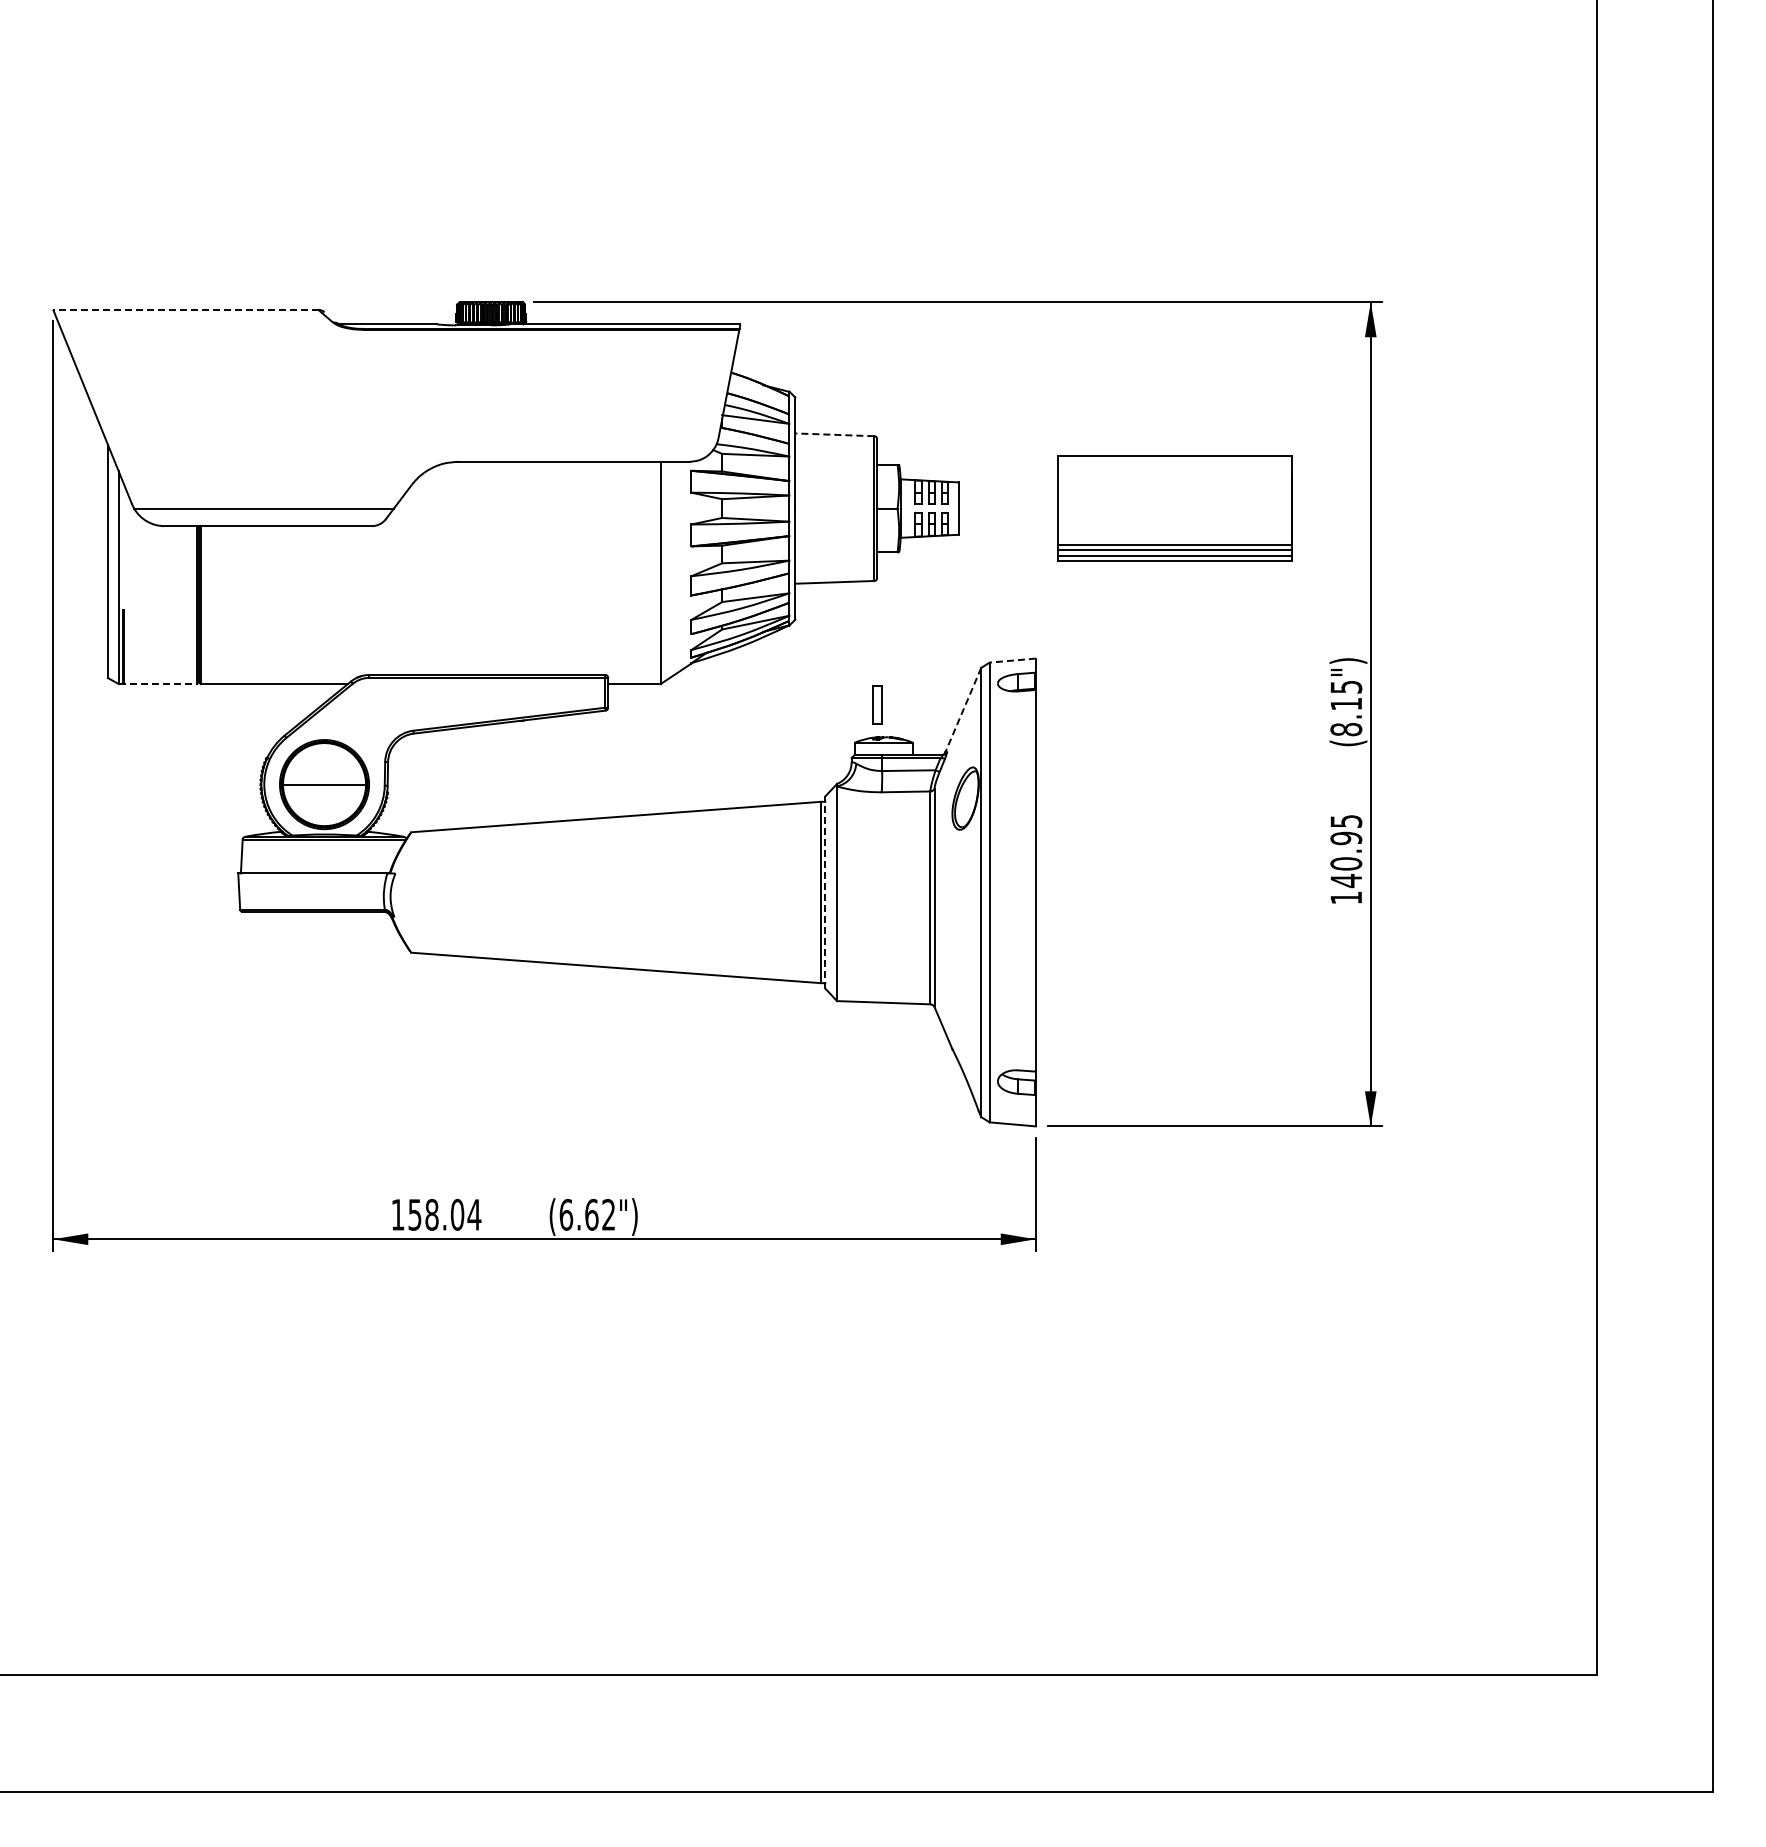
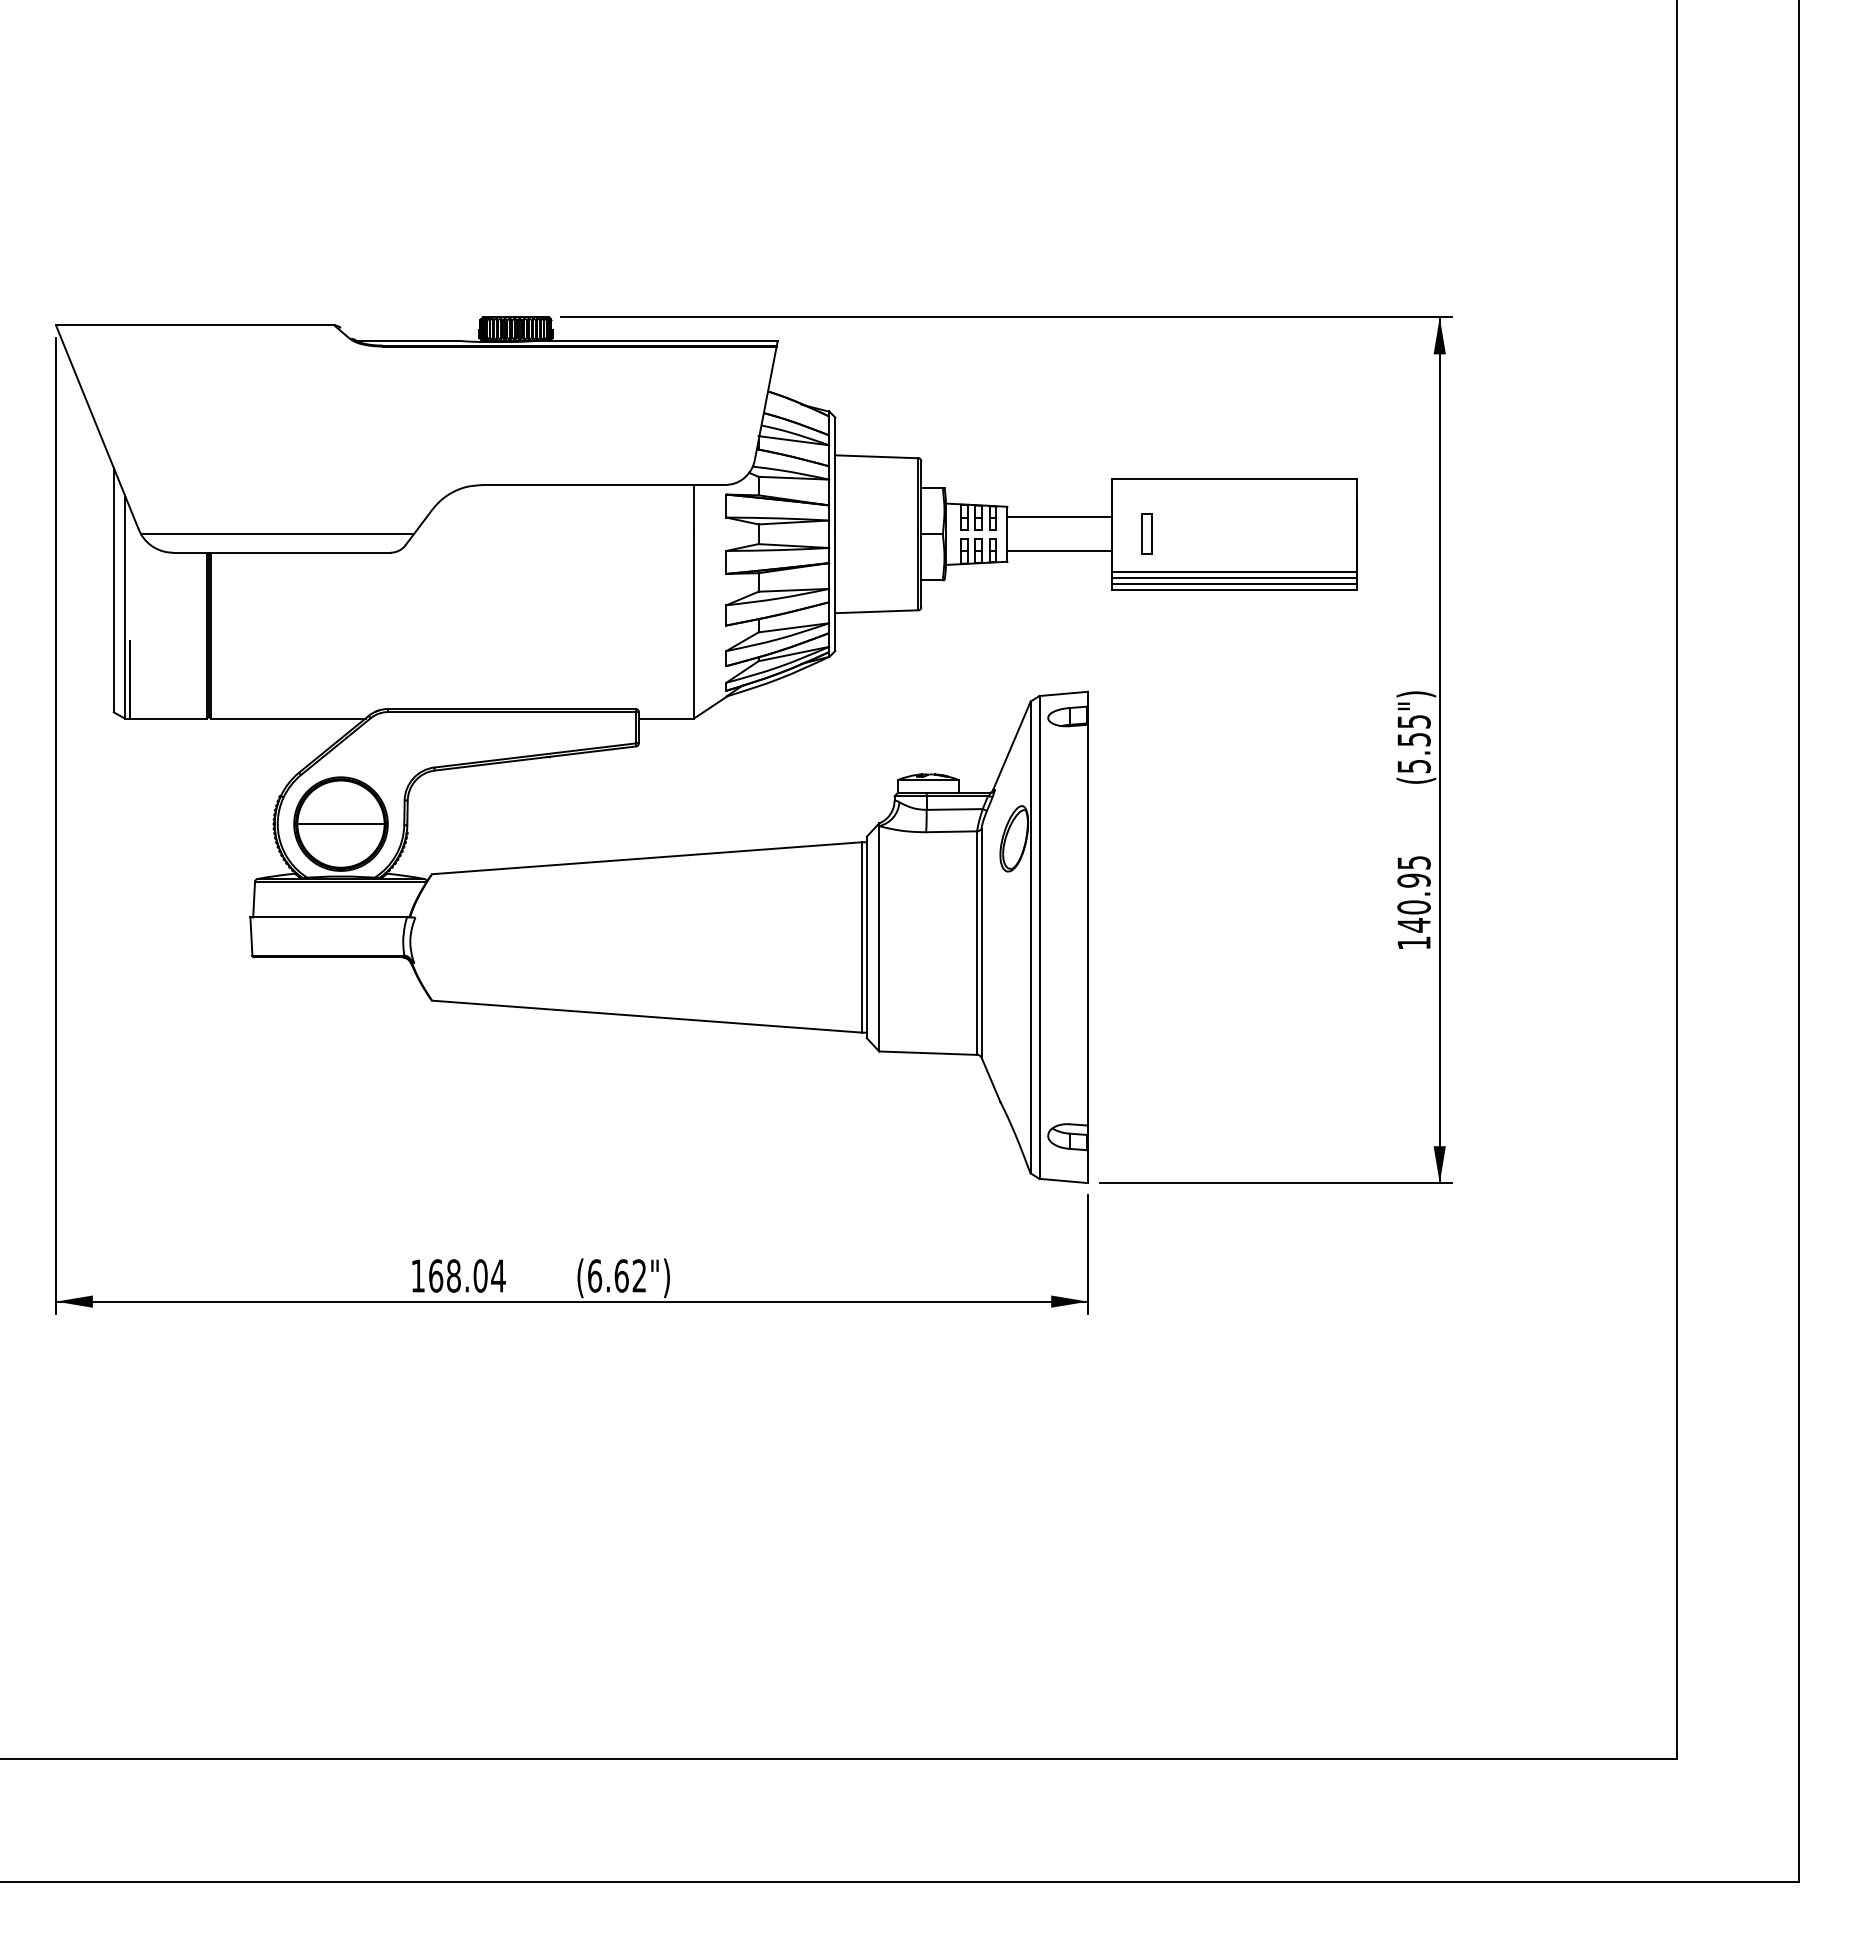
line: (185, 309) -> (194, 325), dashed -> solid
line: (834, 434) -> (876, 456), dashed -> solid
line: (1008, 492) -> (1059, 517), added
line: (1008, 524) -> (1059, 550), added
line: (1012, 660) -> (1063, 693), dashed -> solid
line: (158, 684) -> (166, 719), dashed -> solid
part: (877, 704) -> (1147, 534), moved
line: (963, 710) -> (1012, 746), dashed -> solid
text: (1346, 717) -> (1414, 753), (8.15") -> (5.55")
line: (825, 892) -> (867, 937), dashed -> solid
text: (414, 1214) -> (435, 1275), 158.04 -> 168.04

